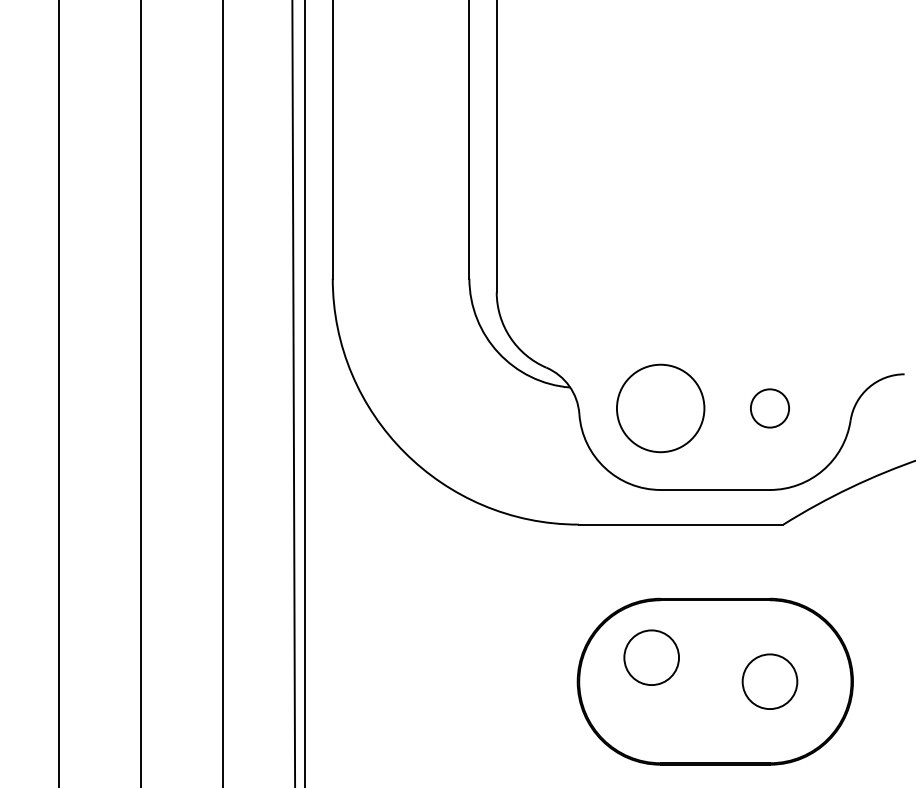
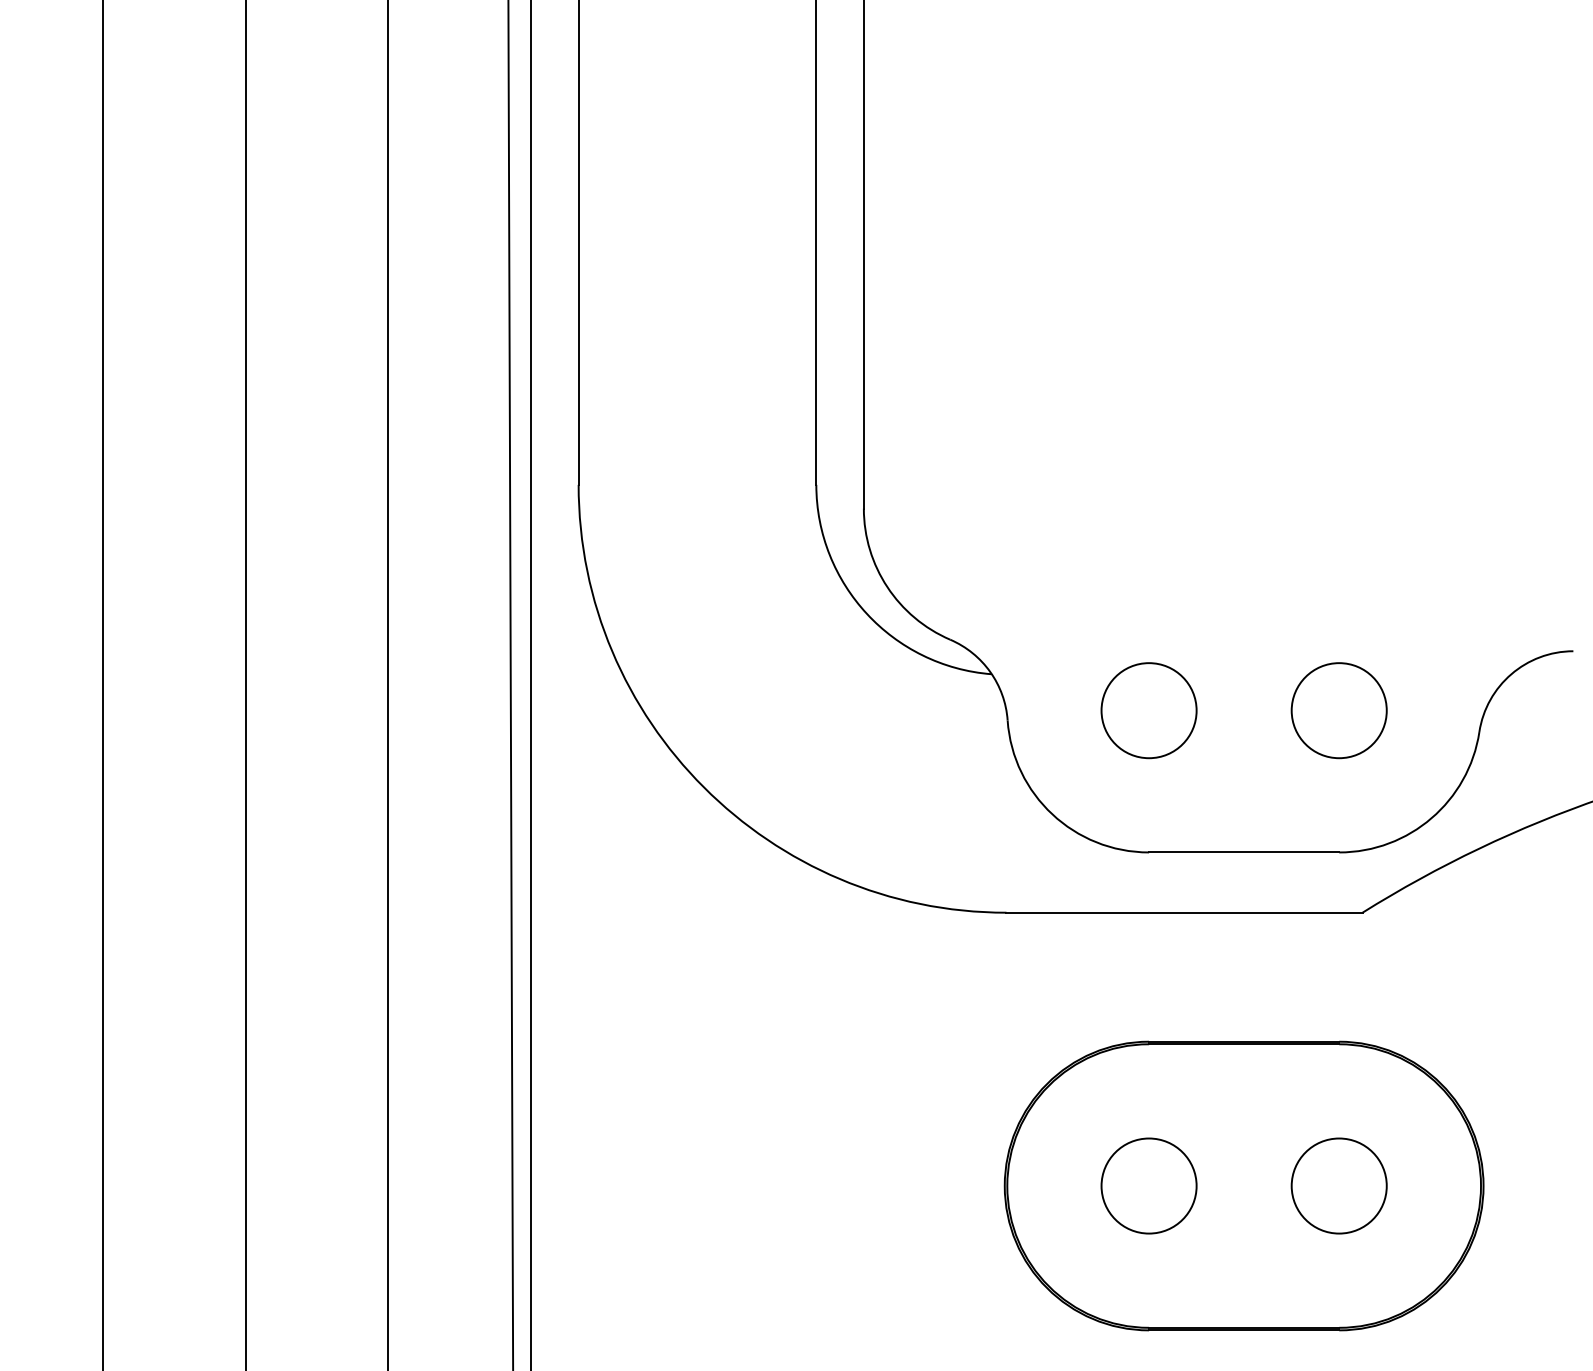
circle: (660, 408) -> (1148, 710), size x0.62
circle: (769, 408) -> (1338, 710), size x1.43
circle: (651, 657) -> (1148, 1185), moved

